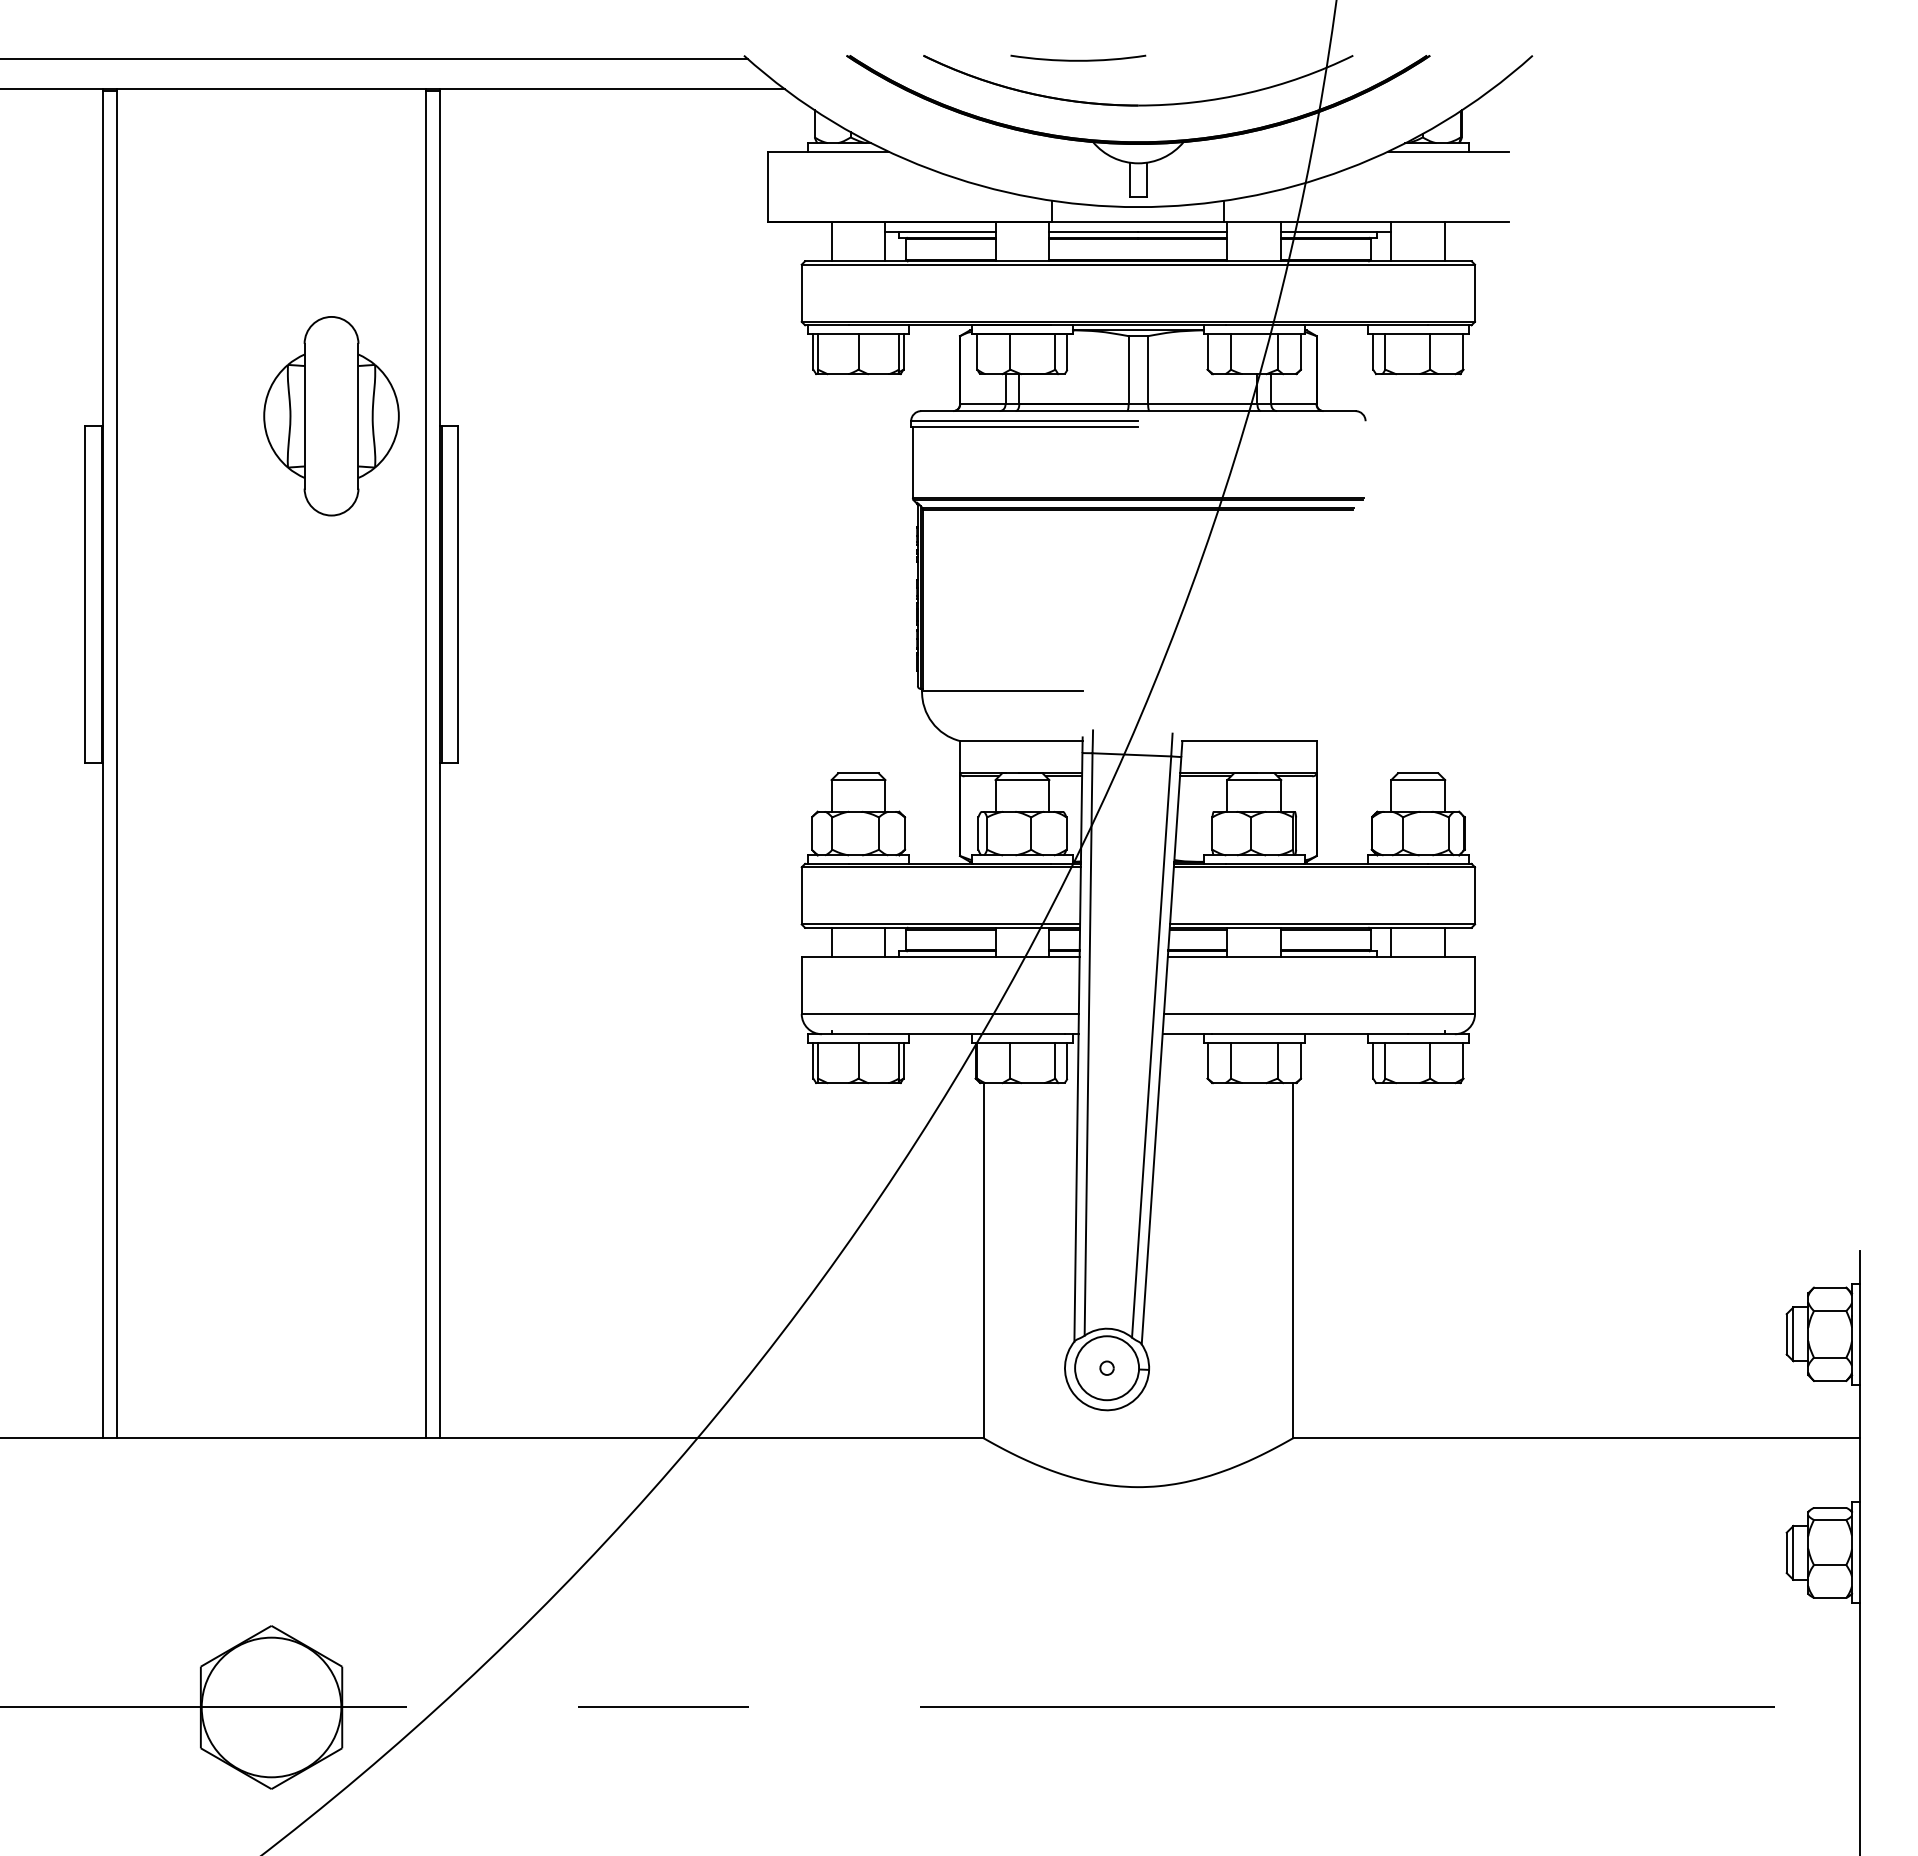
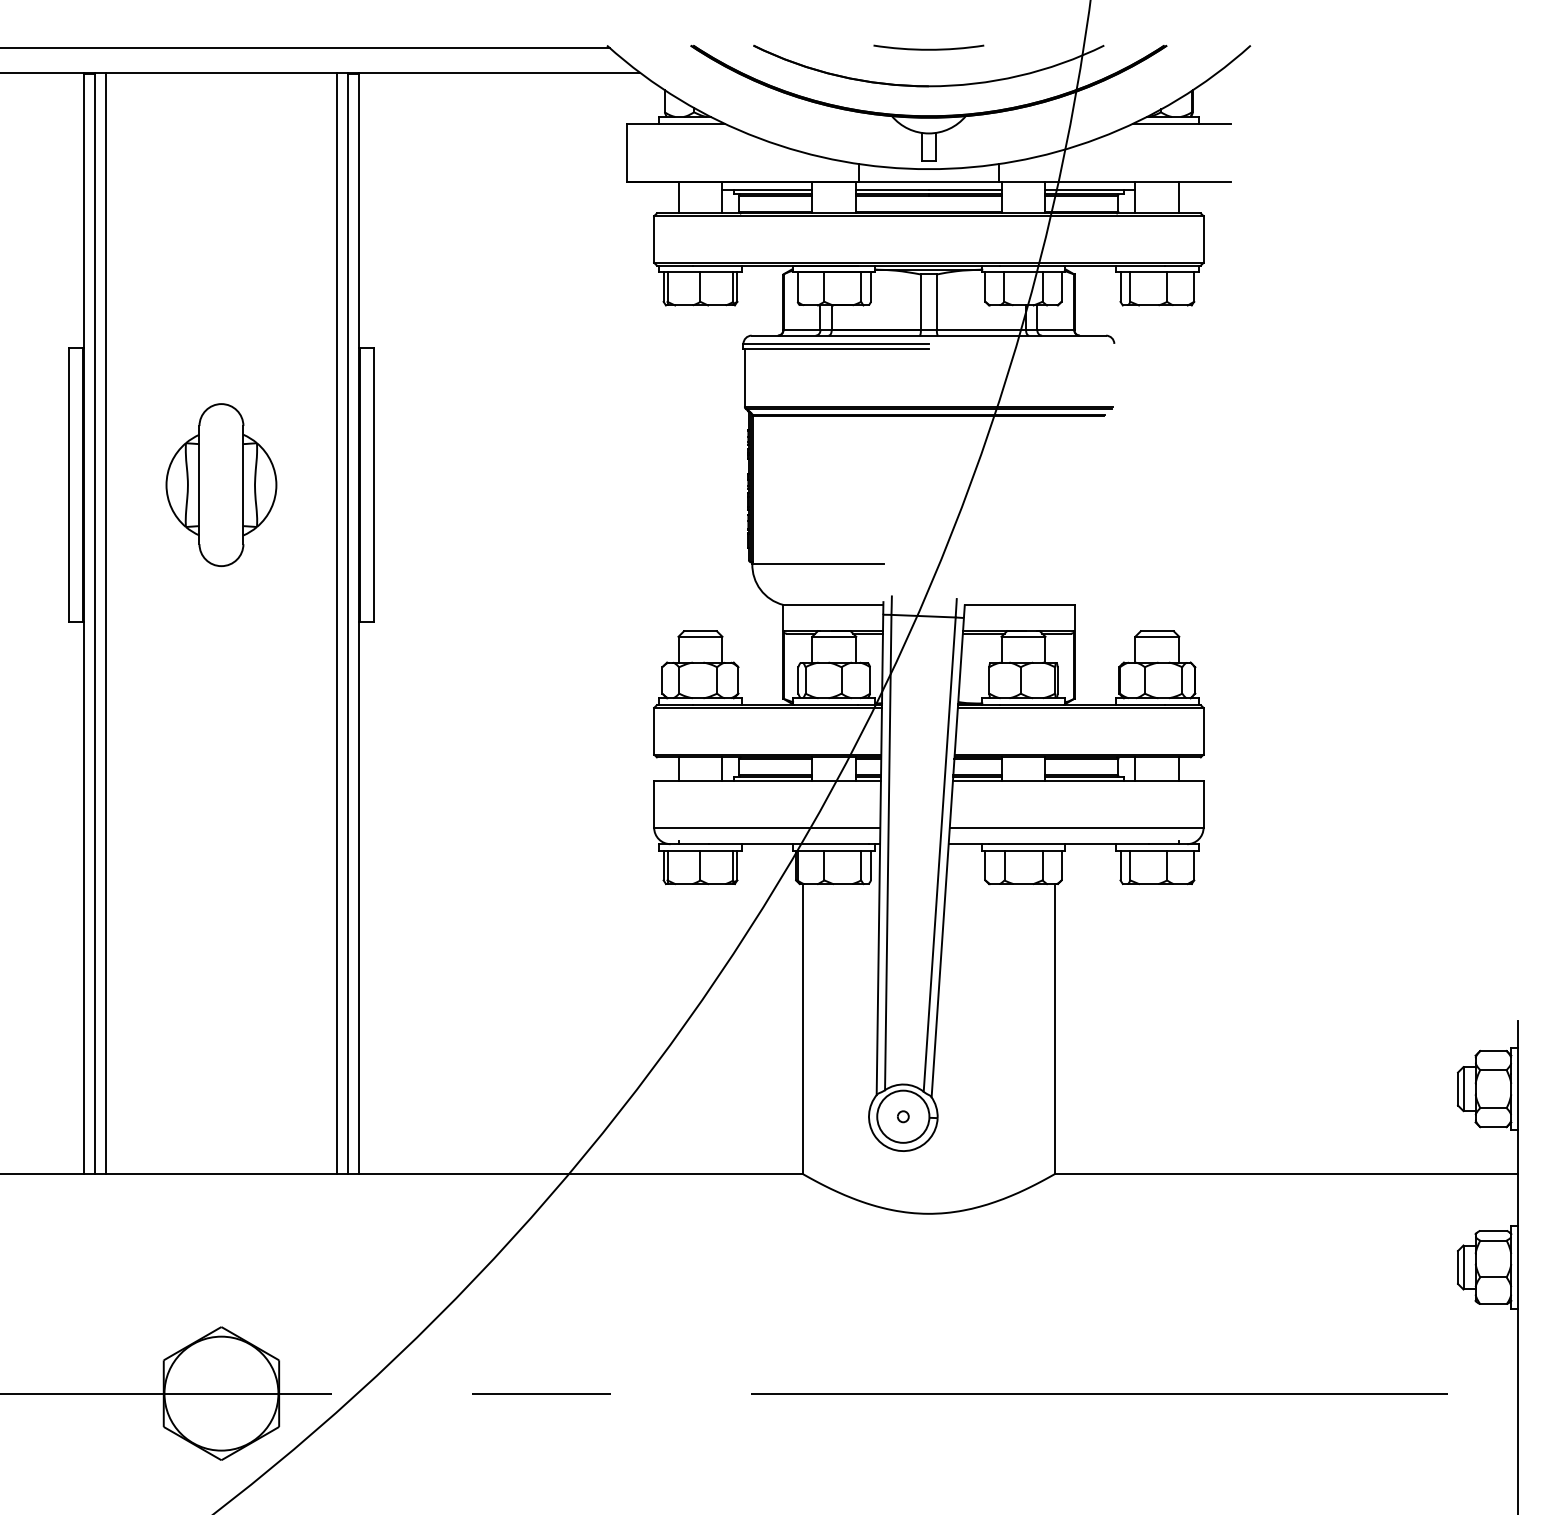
arc: (1078, 59) -> (928, 48), moved
part: (331, 416) -> (221, 485), moved
line: (130, 763) -> (106, 623), added
line: (412, 763) -> (336, 623), added

